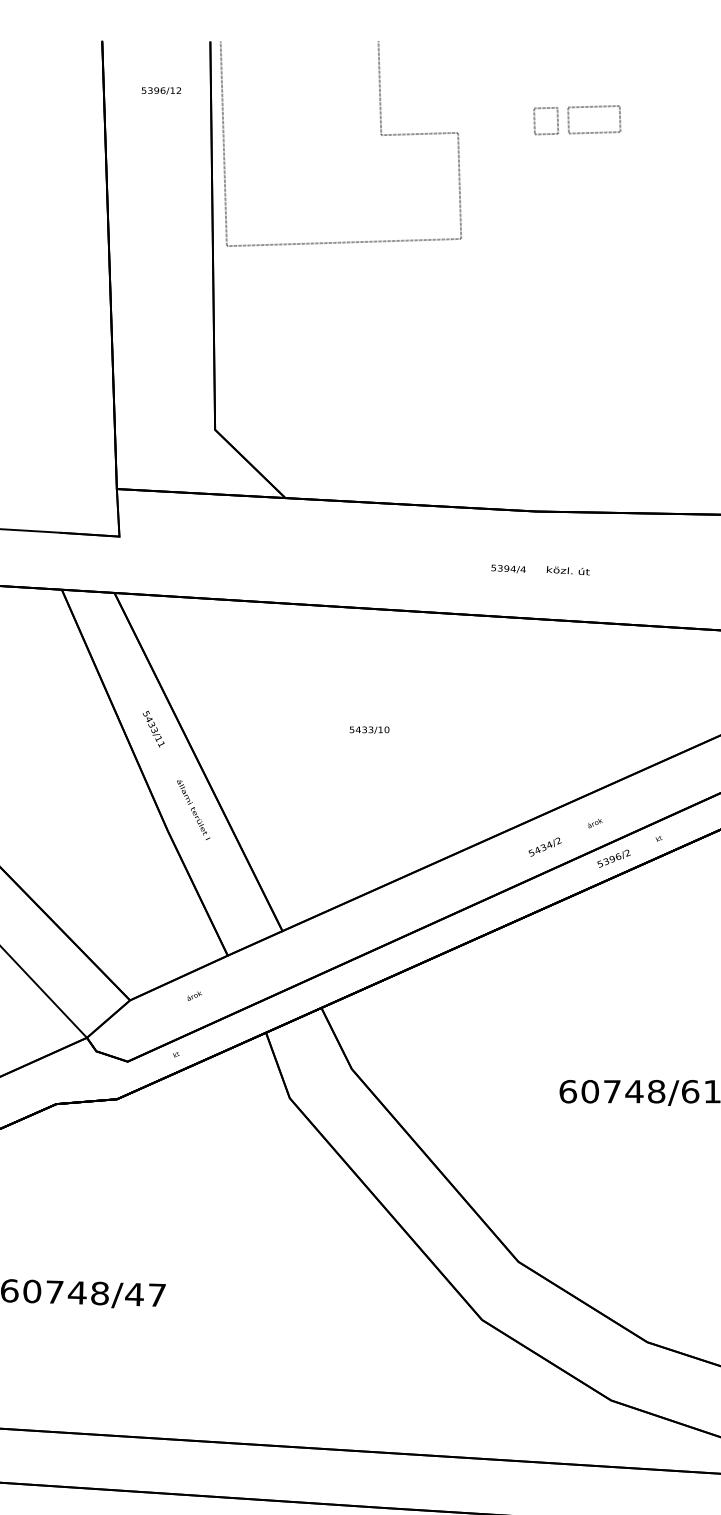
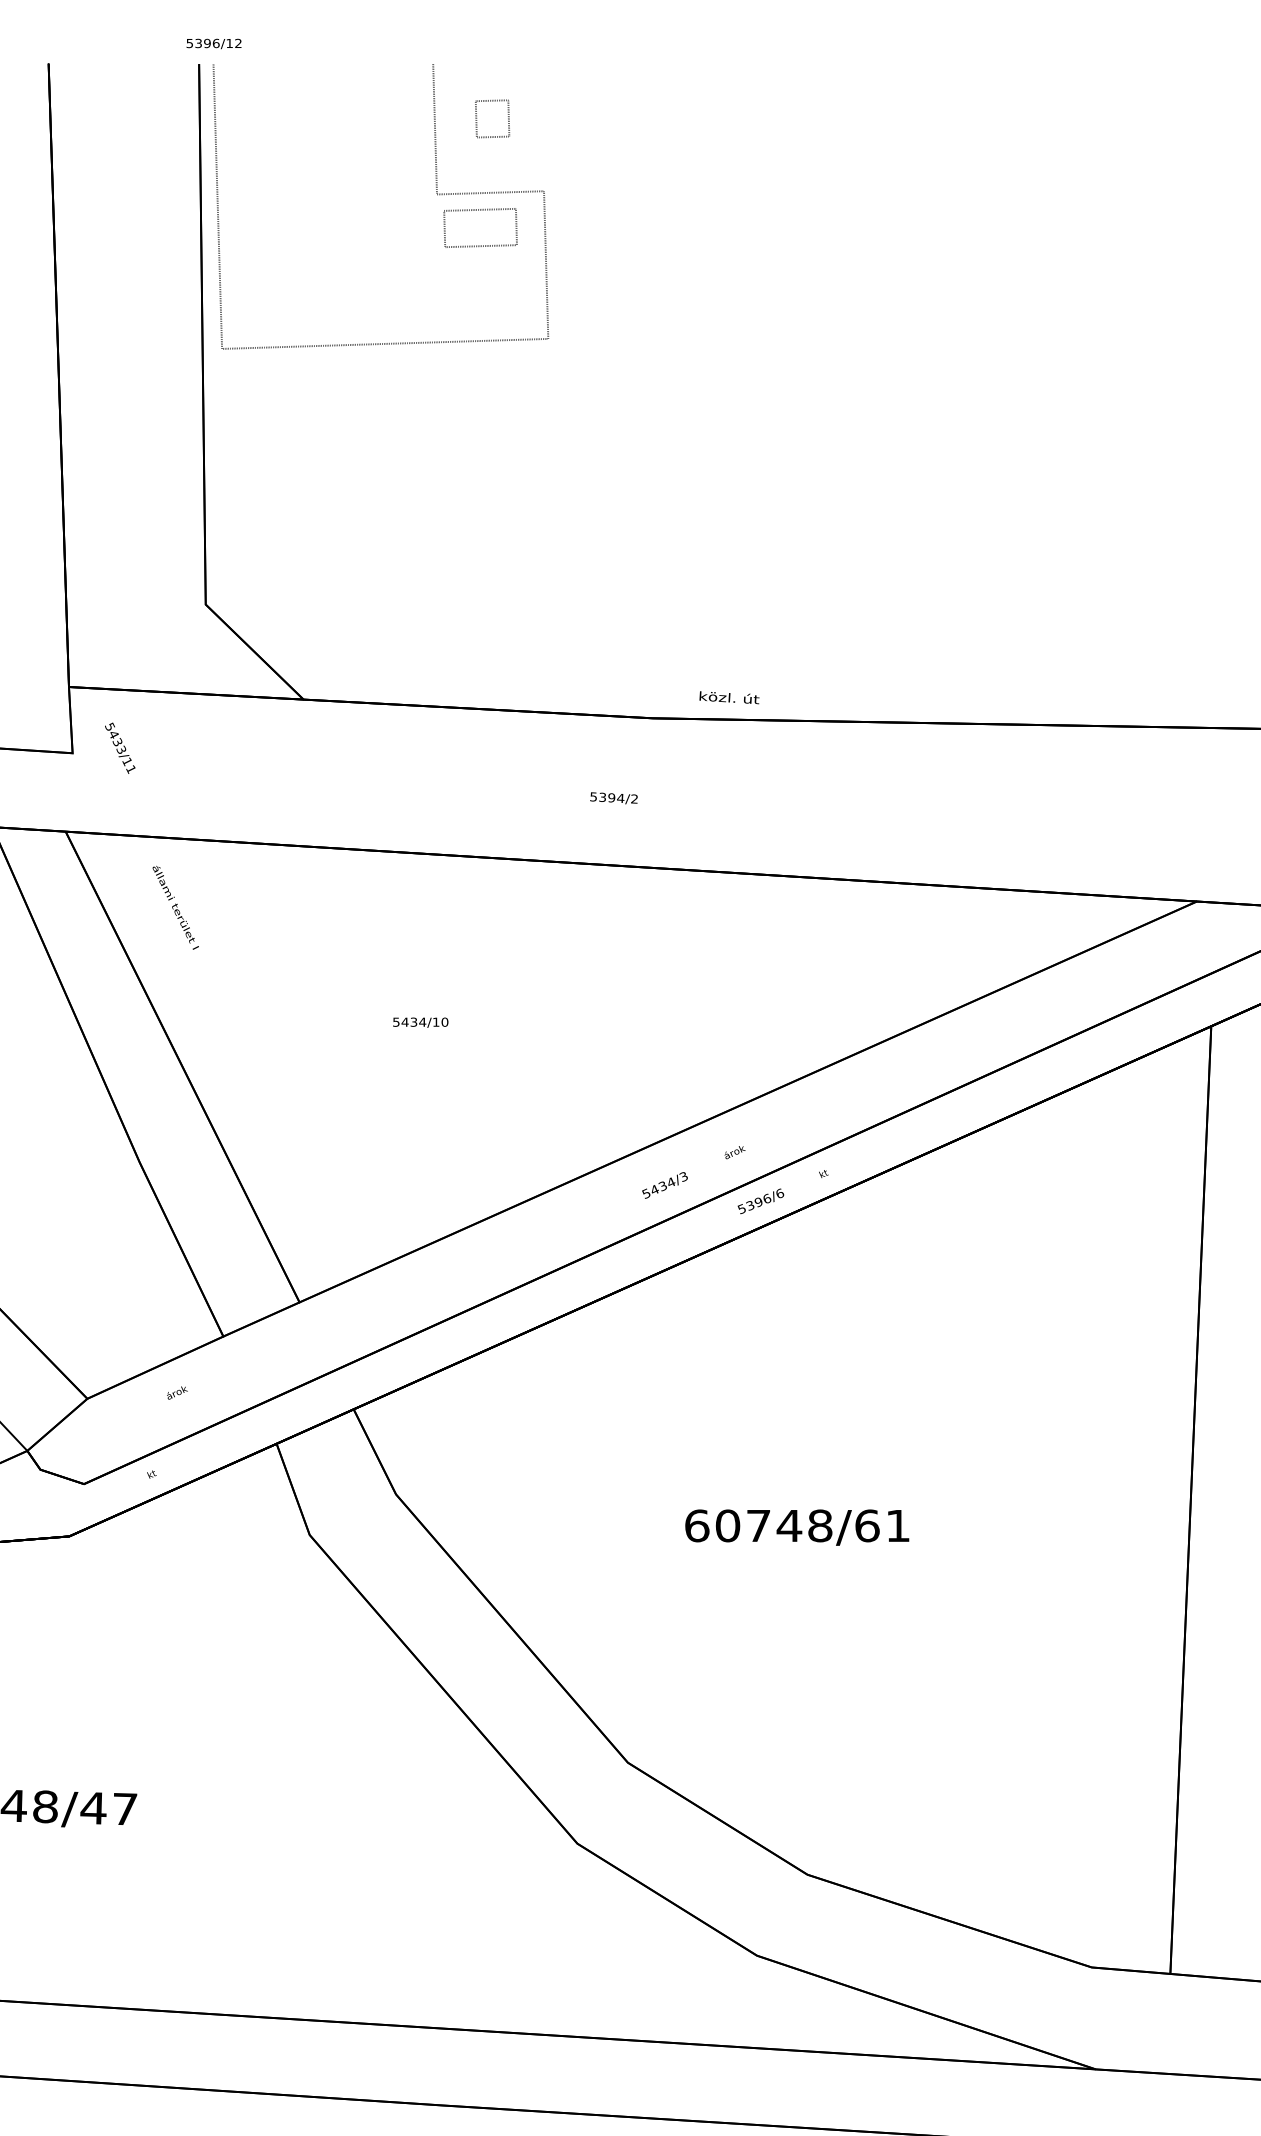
text: (161, 90) -> (213, 43), moved
part: (594, 107) -> (480, 210), moved
part: (535, 120) -> (477, 118), moved
text: (523, 569) -> (634, 798), 5394/4 -> 5394/2
text: (568, 570) -> (729, 697), moved
text: (153, 728) -> (120, 747), moved
text: (370, 729) -> (422, 1021), 5433/10 -> 5434/10
text: (193, 809) -> (175, 907), moved
text: (558, 841) -> (683, 1177), 5434/2 -> 5434/3
text: (627, 852) -> (779, 1193), 5396/2 -> 5396/6

